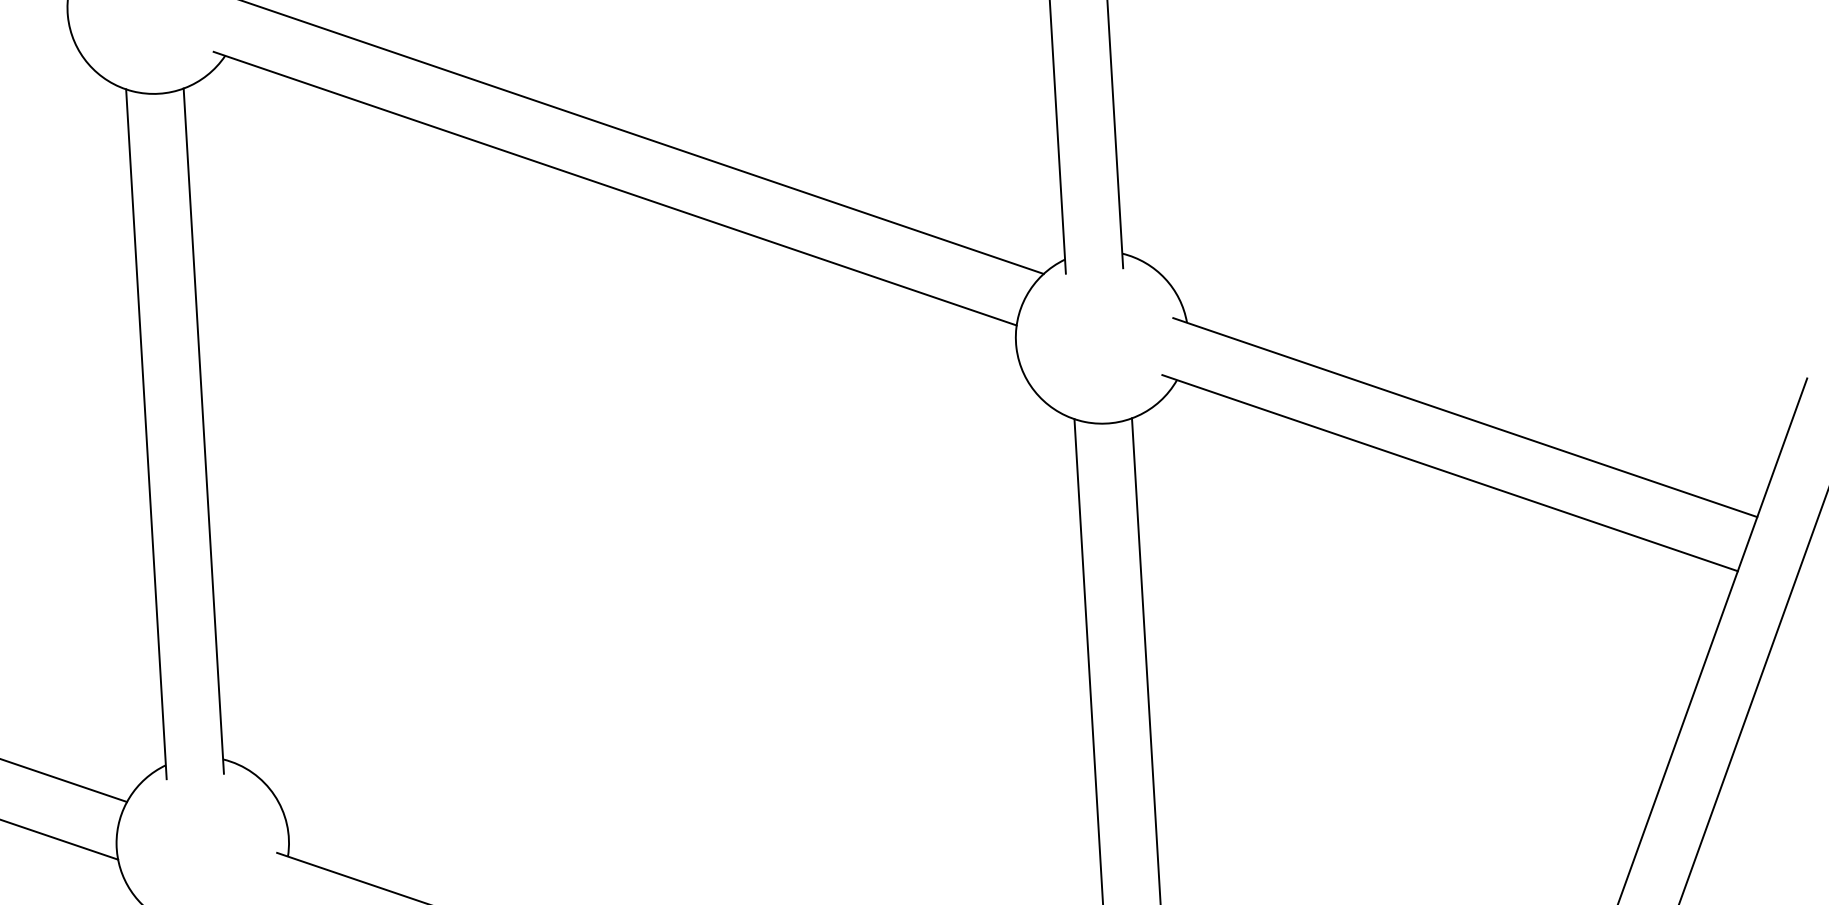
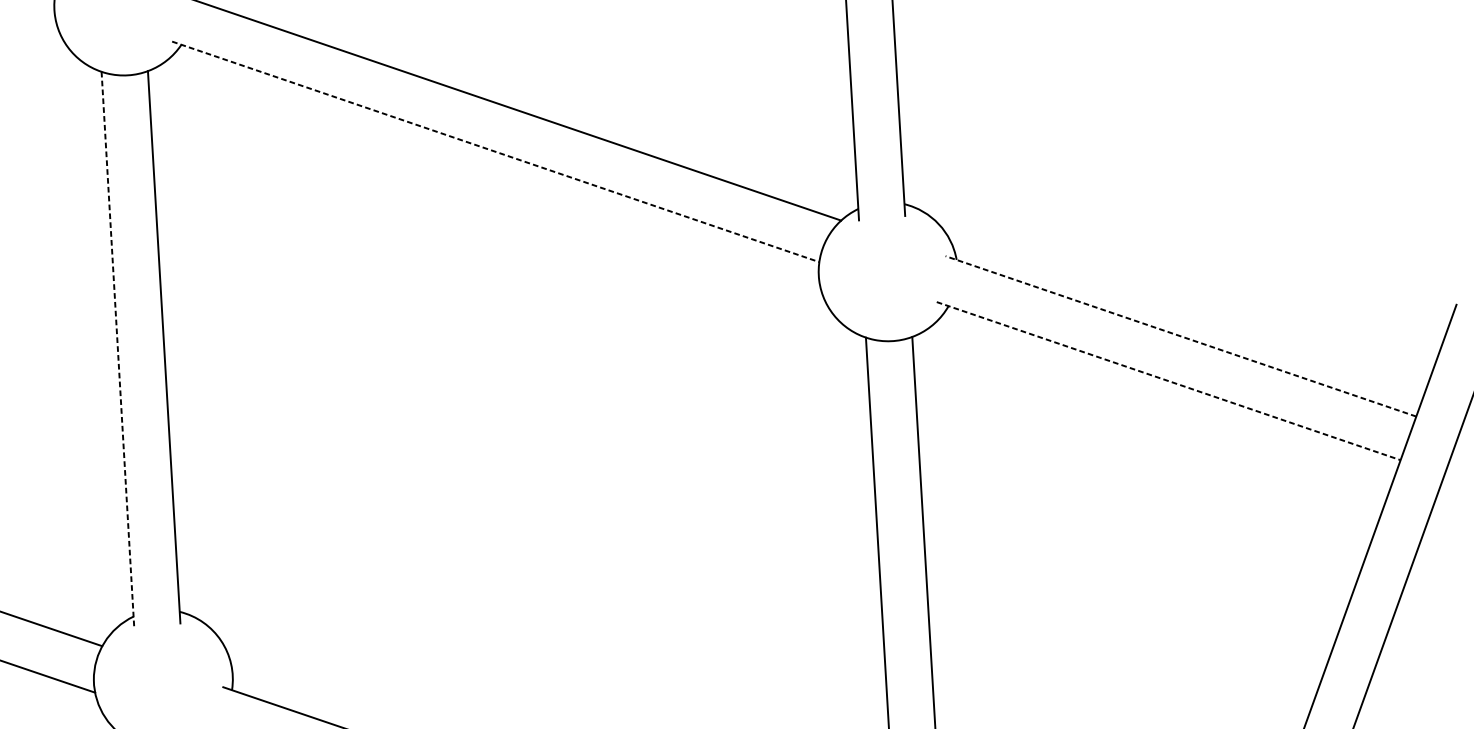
line: (615, 188) -> (496, 151), solid -> dashed
line: (1465, 417) -> (1181, 336), solid -> dashed
line: (146, 434) -> (117, 349), solid -> dashed
line: (1450, 473) -> (1169, 381), solid -> dashed

